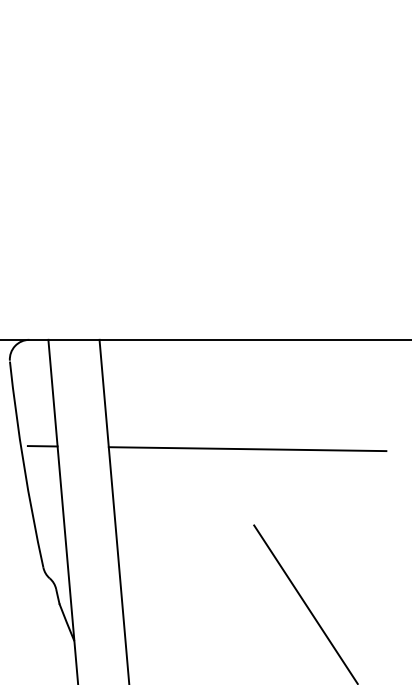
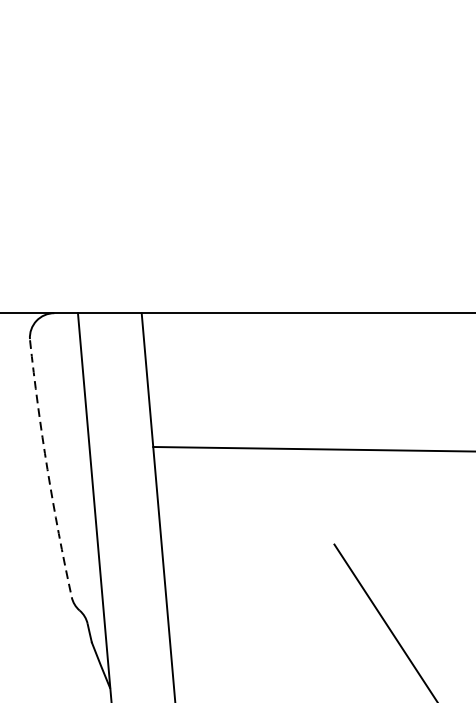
line: (42, 446) -> (70, 446), removed
arc: (23, 465) -> (46, 469), solid -> dashed

